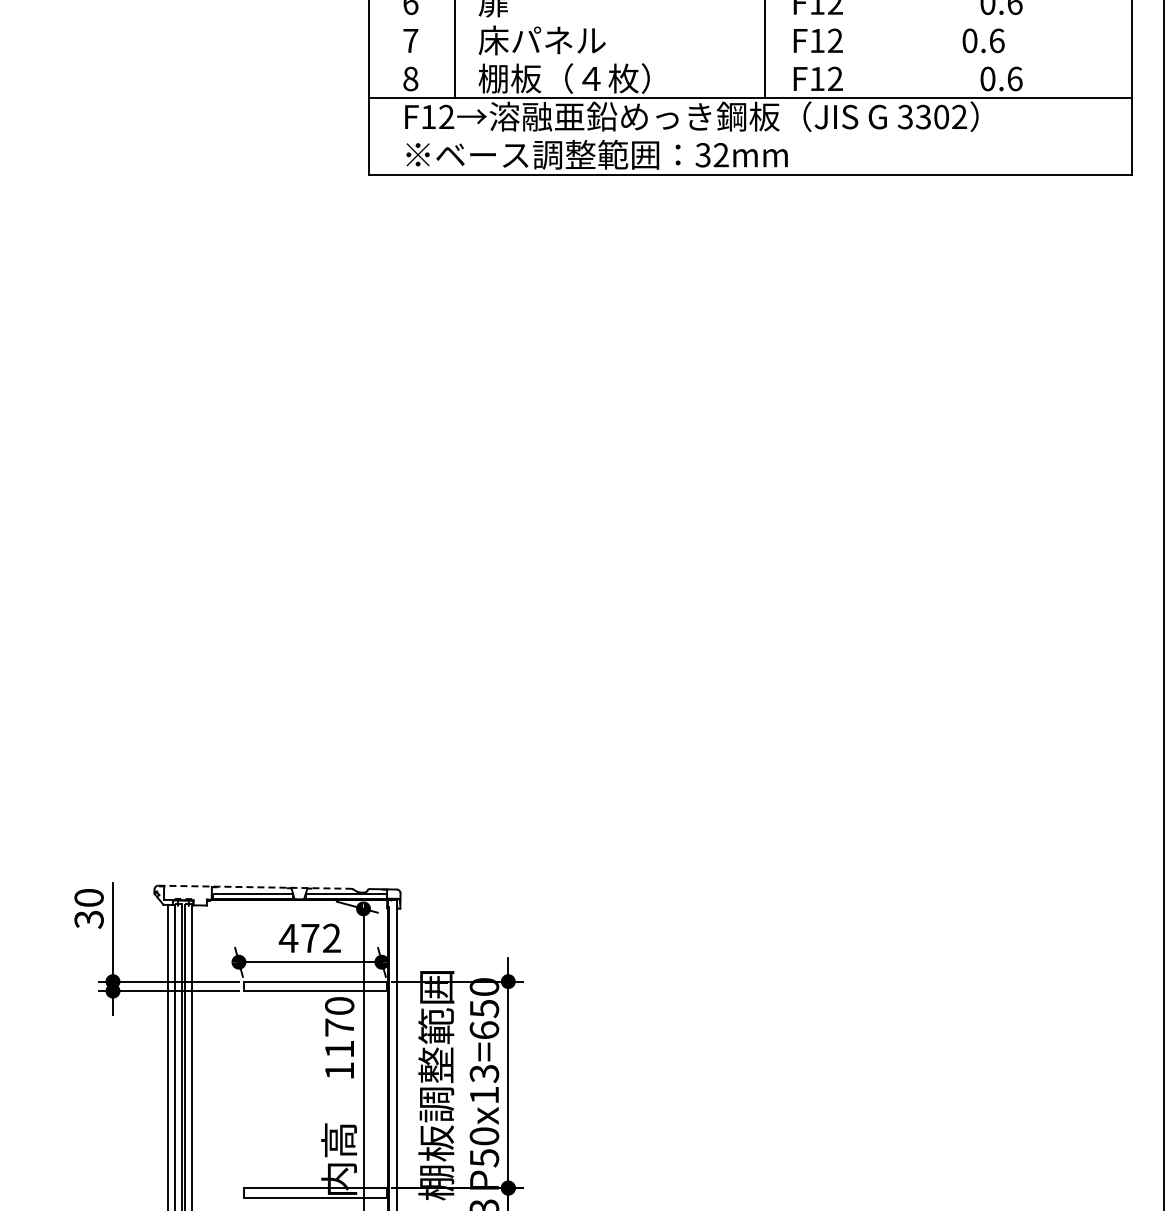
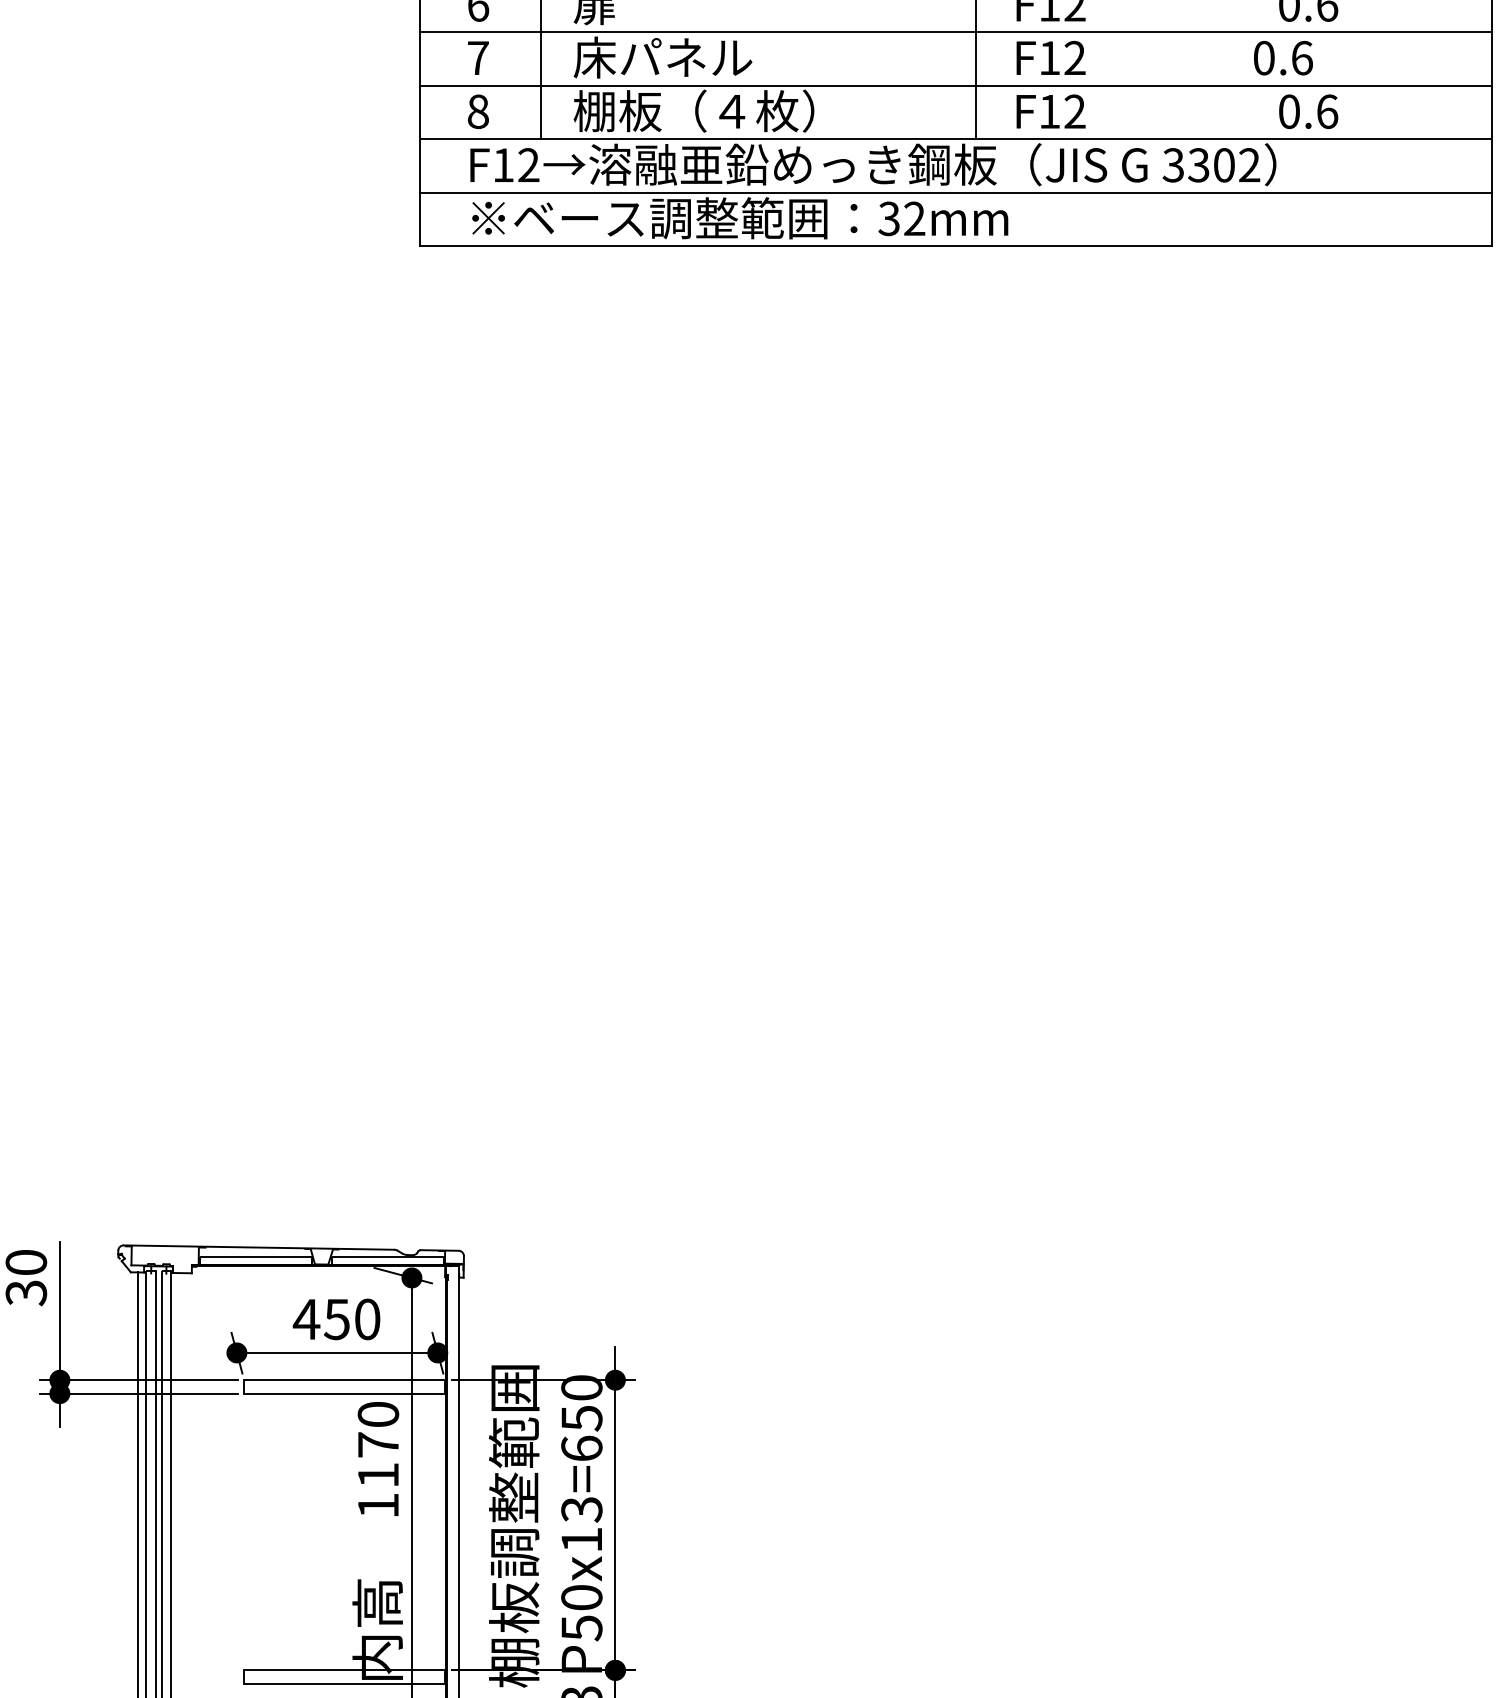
line: (750, 22) -> (955, 32), added
line: (750, 60) -> (955, 85), added
line: (750, 136) -> (955, 192), added
line: (255, 887) -> (260, 1247), dashed -> solid
text: (320, 938) -> (351, 1319), 472 -> 450

